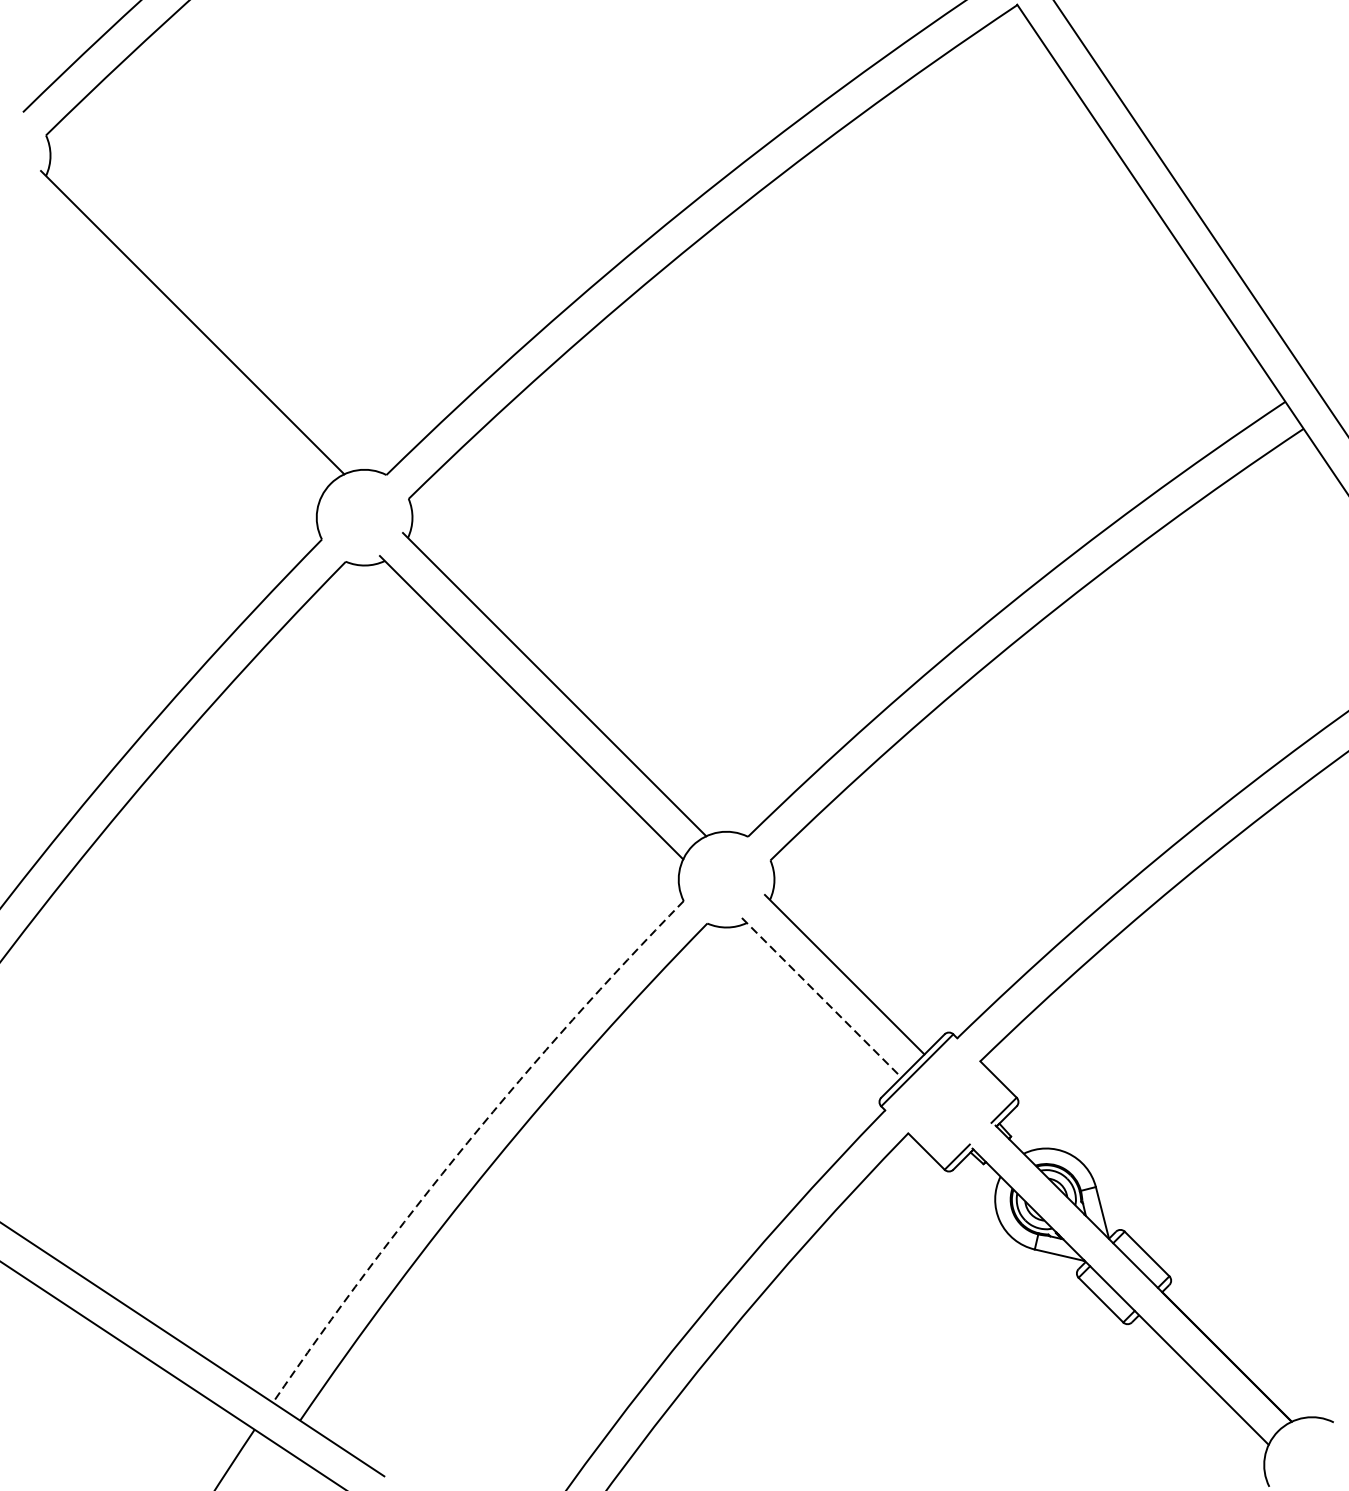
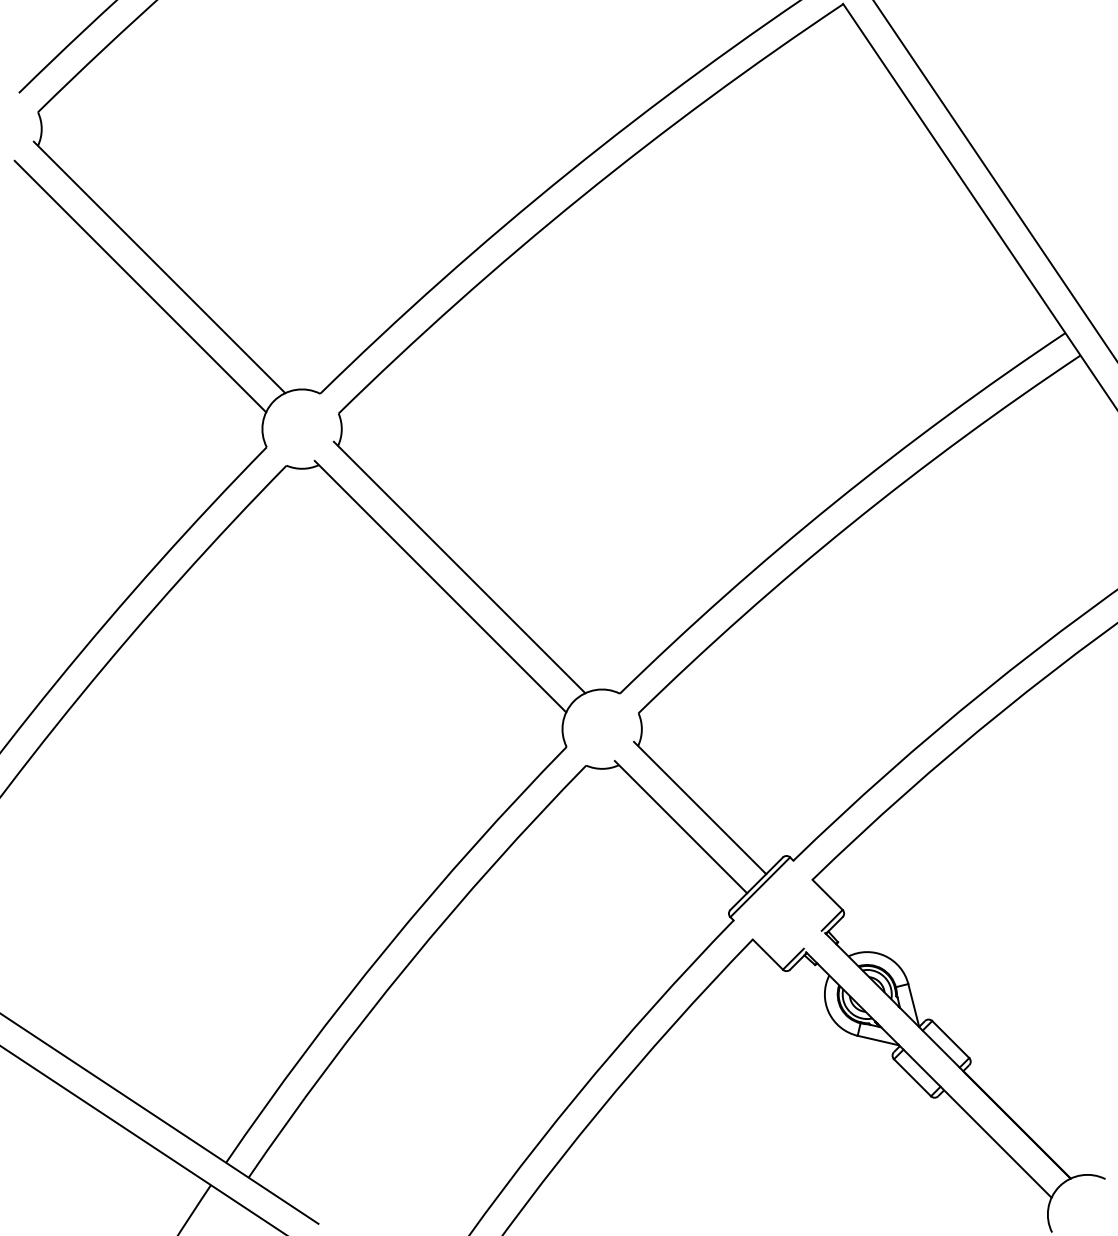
line: (169, 345) -> (140, 286), added
line: (822, 998) -> (681, 827), dashed -> solid
arc: (467, 1142) -> (387, 947), dashed -> solid

